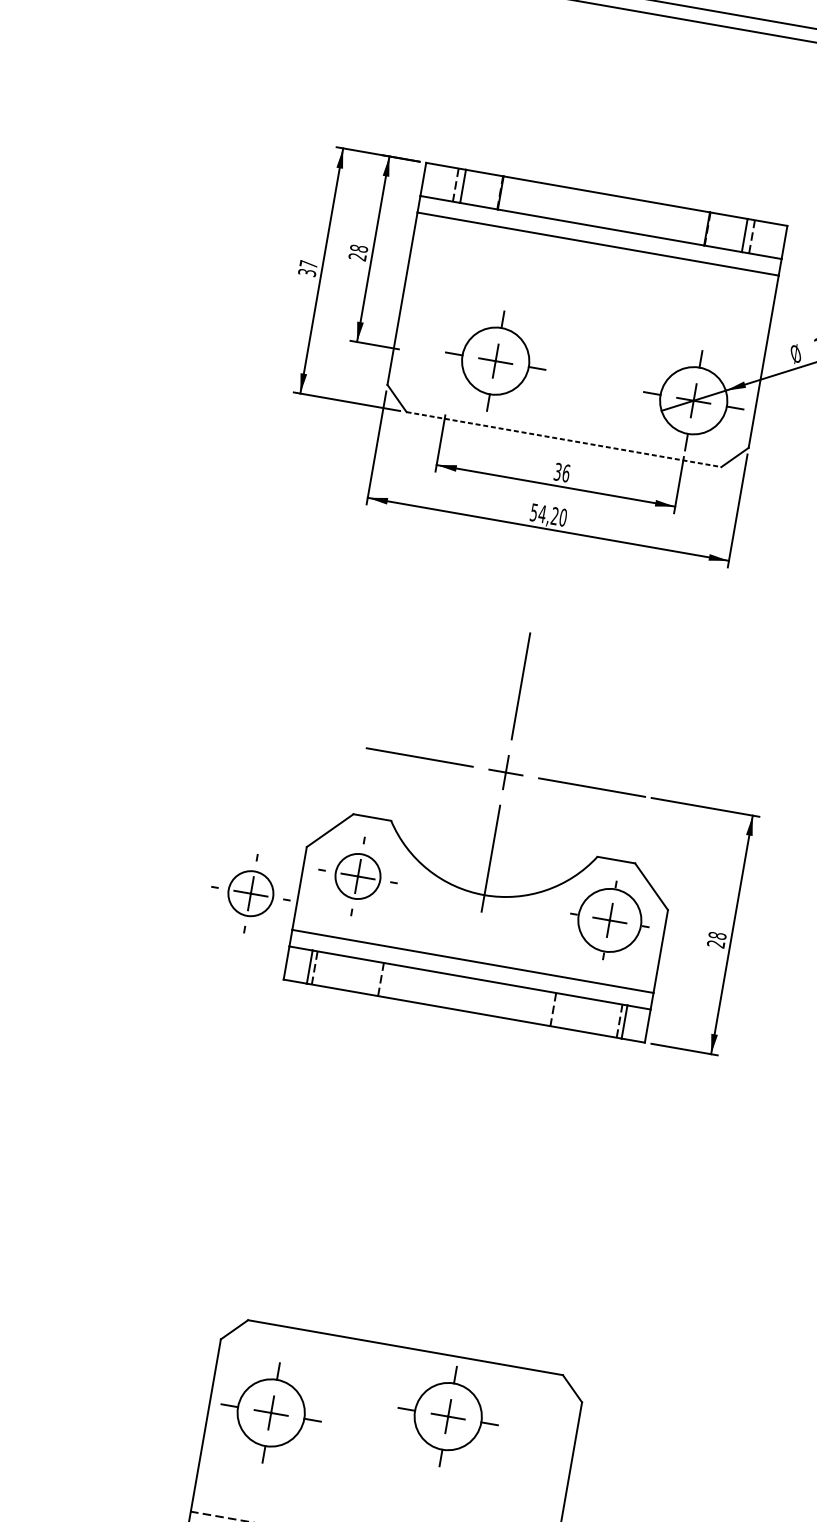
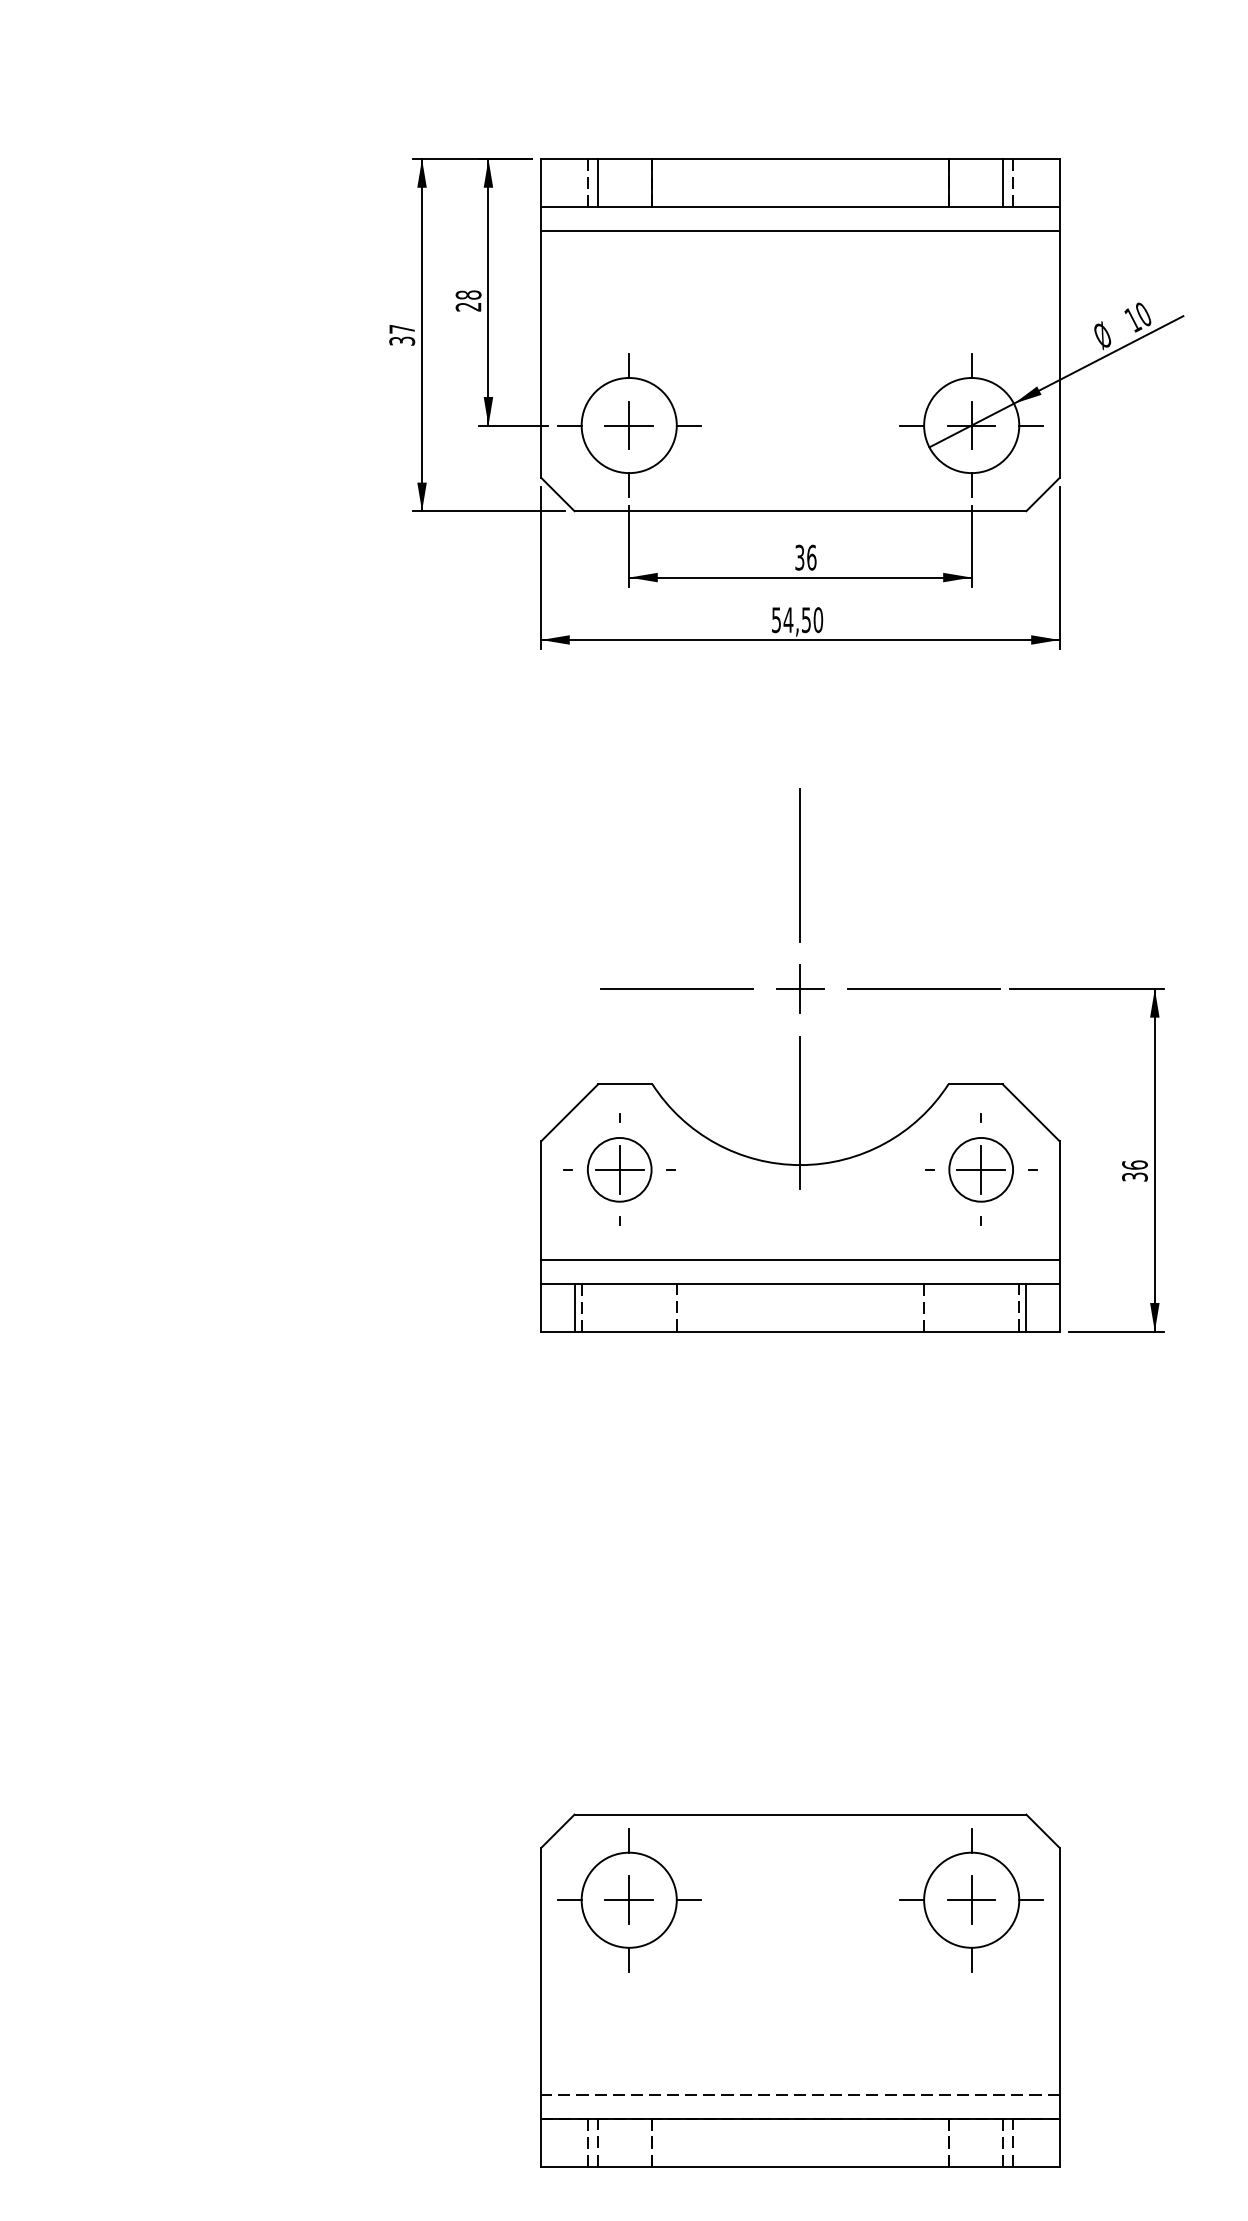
part: (495, 361) -> (629, 425), moved
line: (564, 439) -> (800, 511), dashed -> solid
text: (554, 516) -> (806, 620), 54,20 -> 54,50
part: (250, 893) -> (474, 1219), removed
circle: (610, 920) -> (981, 1169), size x0.71
text: (716, 939) -> (1134, 1170), 28 -> 36
part: (271, 1413) -> (629, 1900), moved
part: (448, 1416) -> (971, 1900), moved

